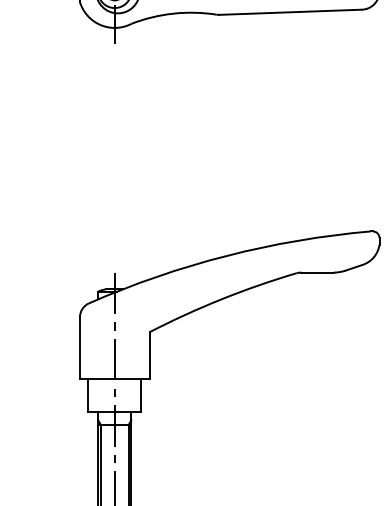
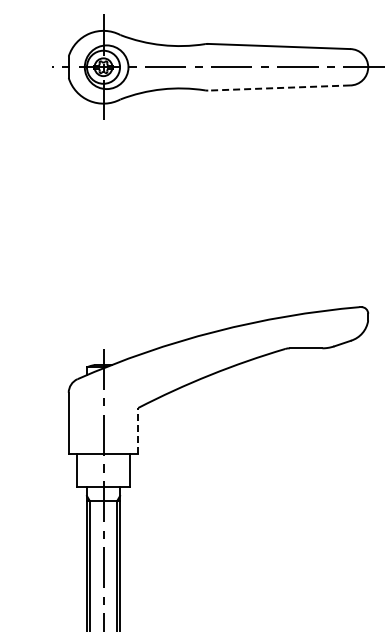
line: (290, 12) -> (279, 88), solid -> dashed
line: (149, 354) -> (138, 430), solid -> dashed

